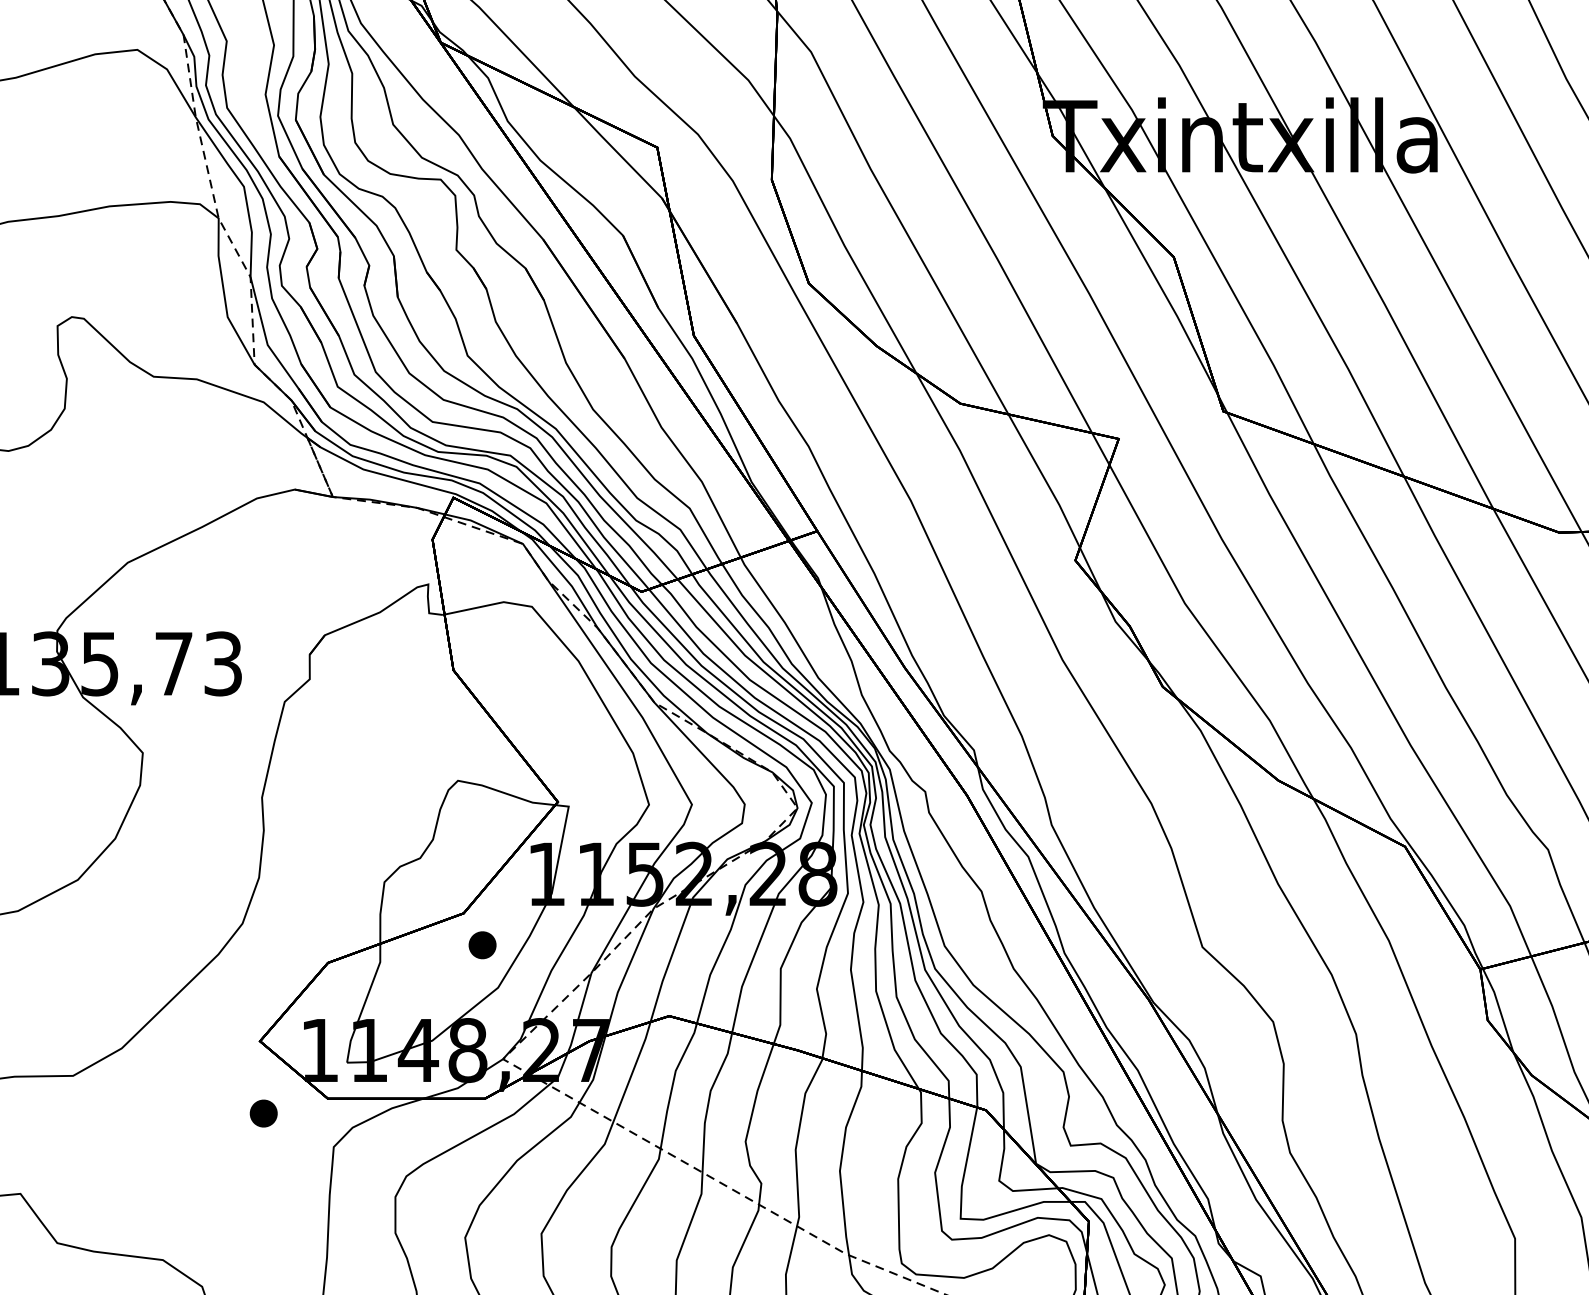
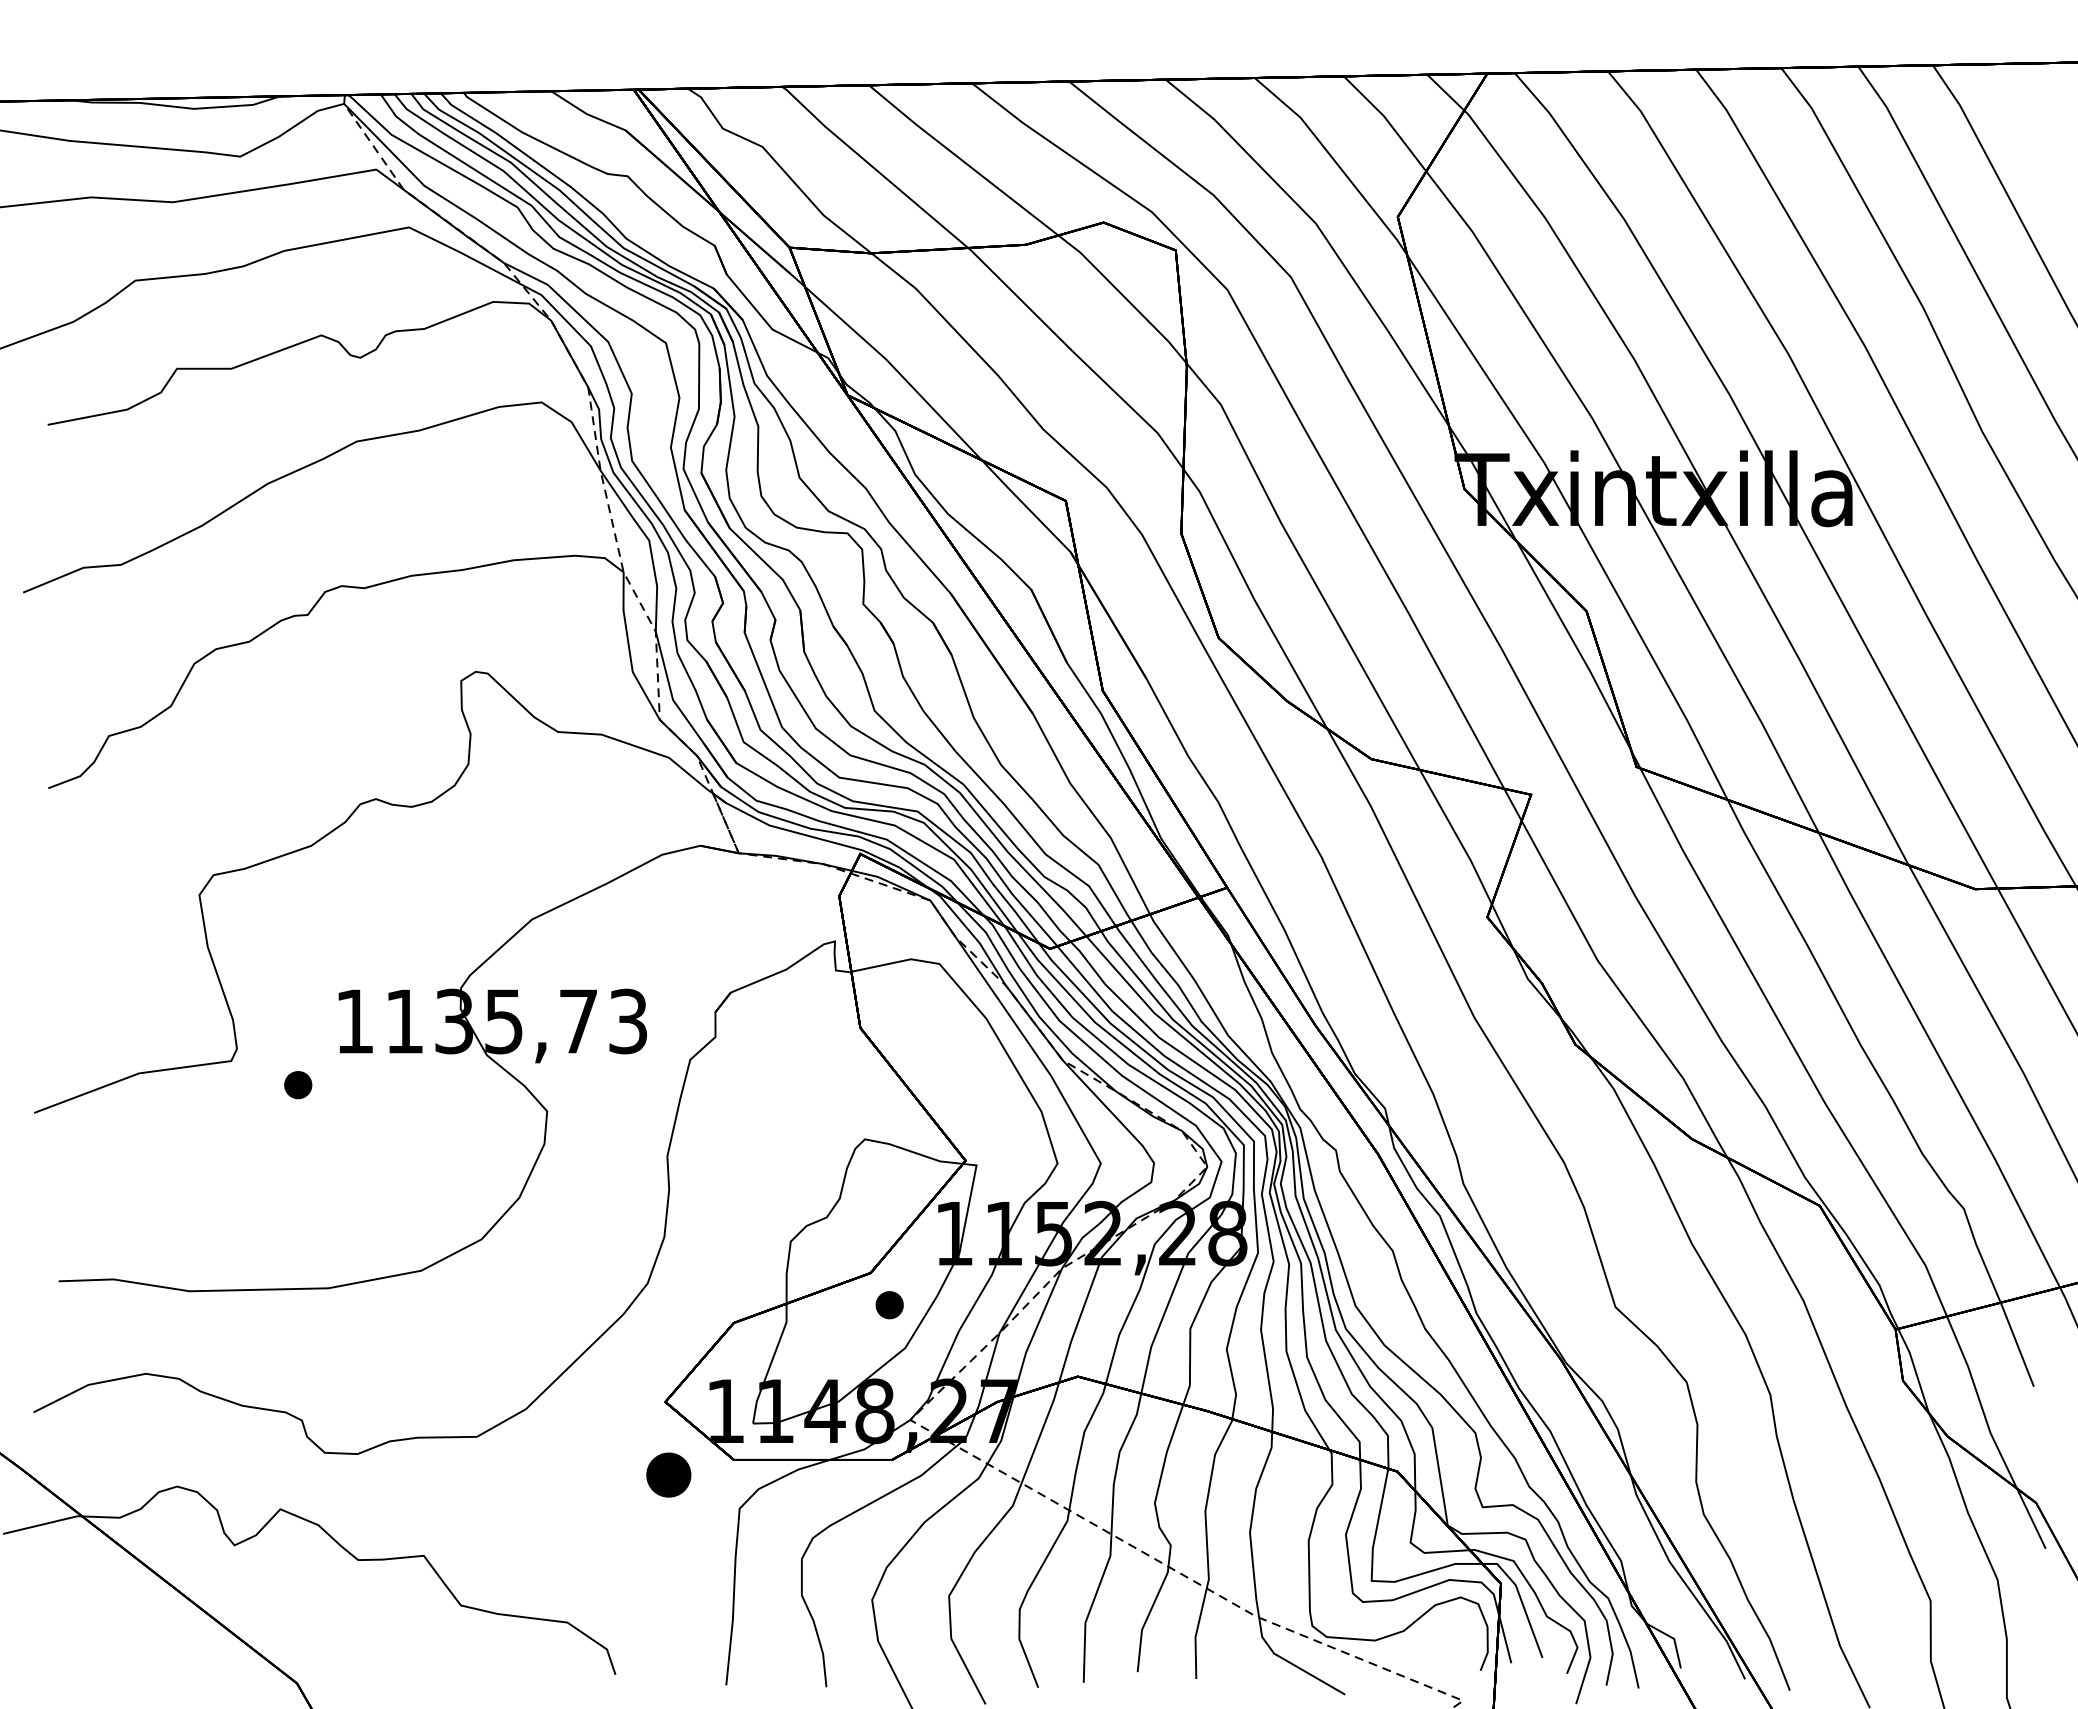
part: (264, 1113) -> (669, 1474), size x1.6

